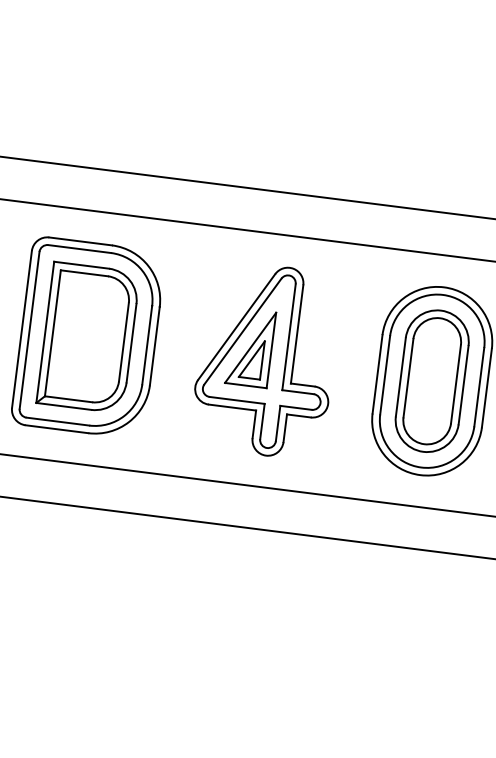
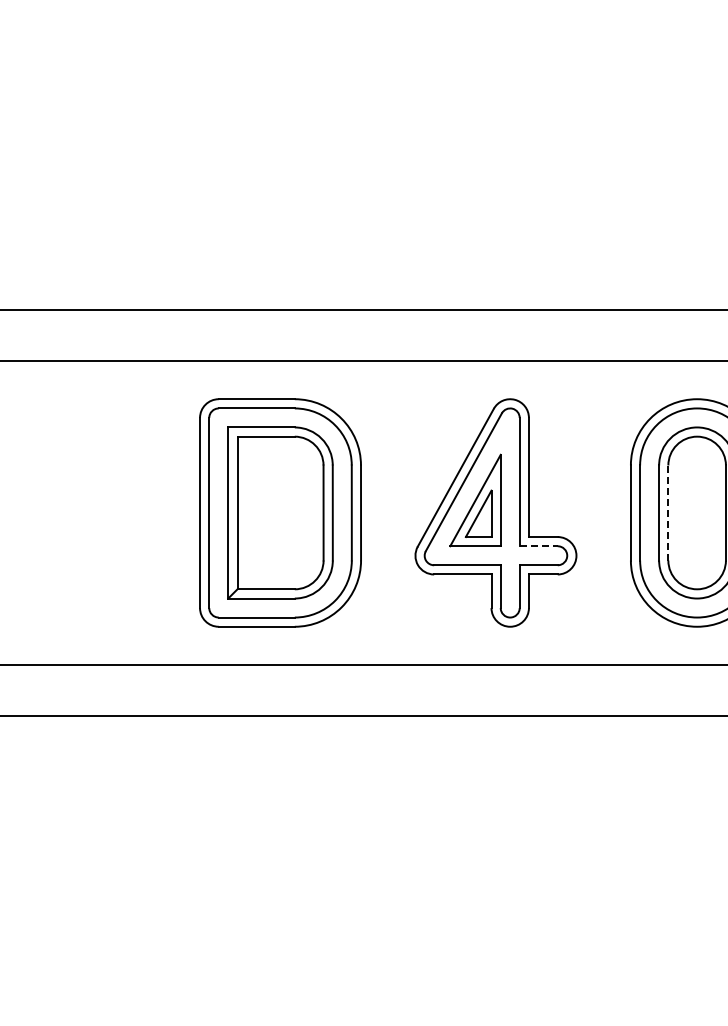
line: (408, 378) -> (668, 513), solid -> dashed
line: (298, 392) -> (539, 546), solid -> dashed

